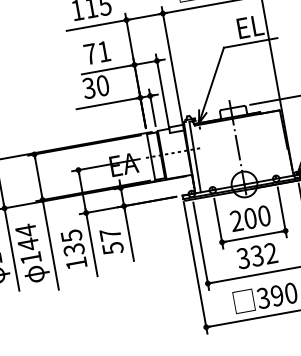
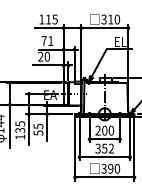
text: (88, 87) -> (40, 56), 30 -> 20
text: (110, 234) -> (38, 126), 57 -> 55
text: (255, 251) -> (104, 146), 332 -> 352

